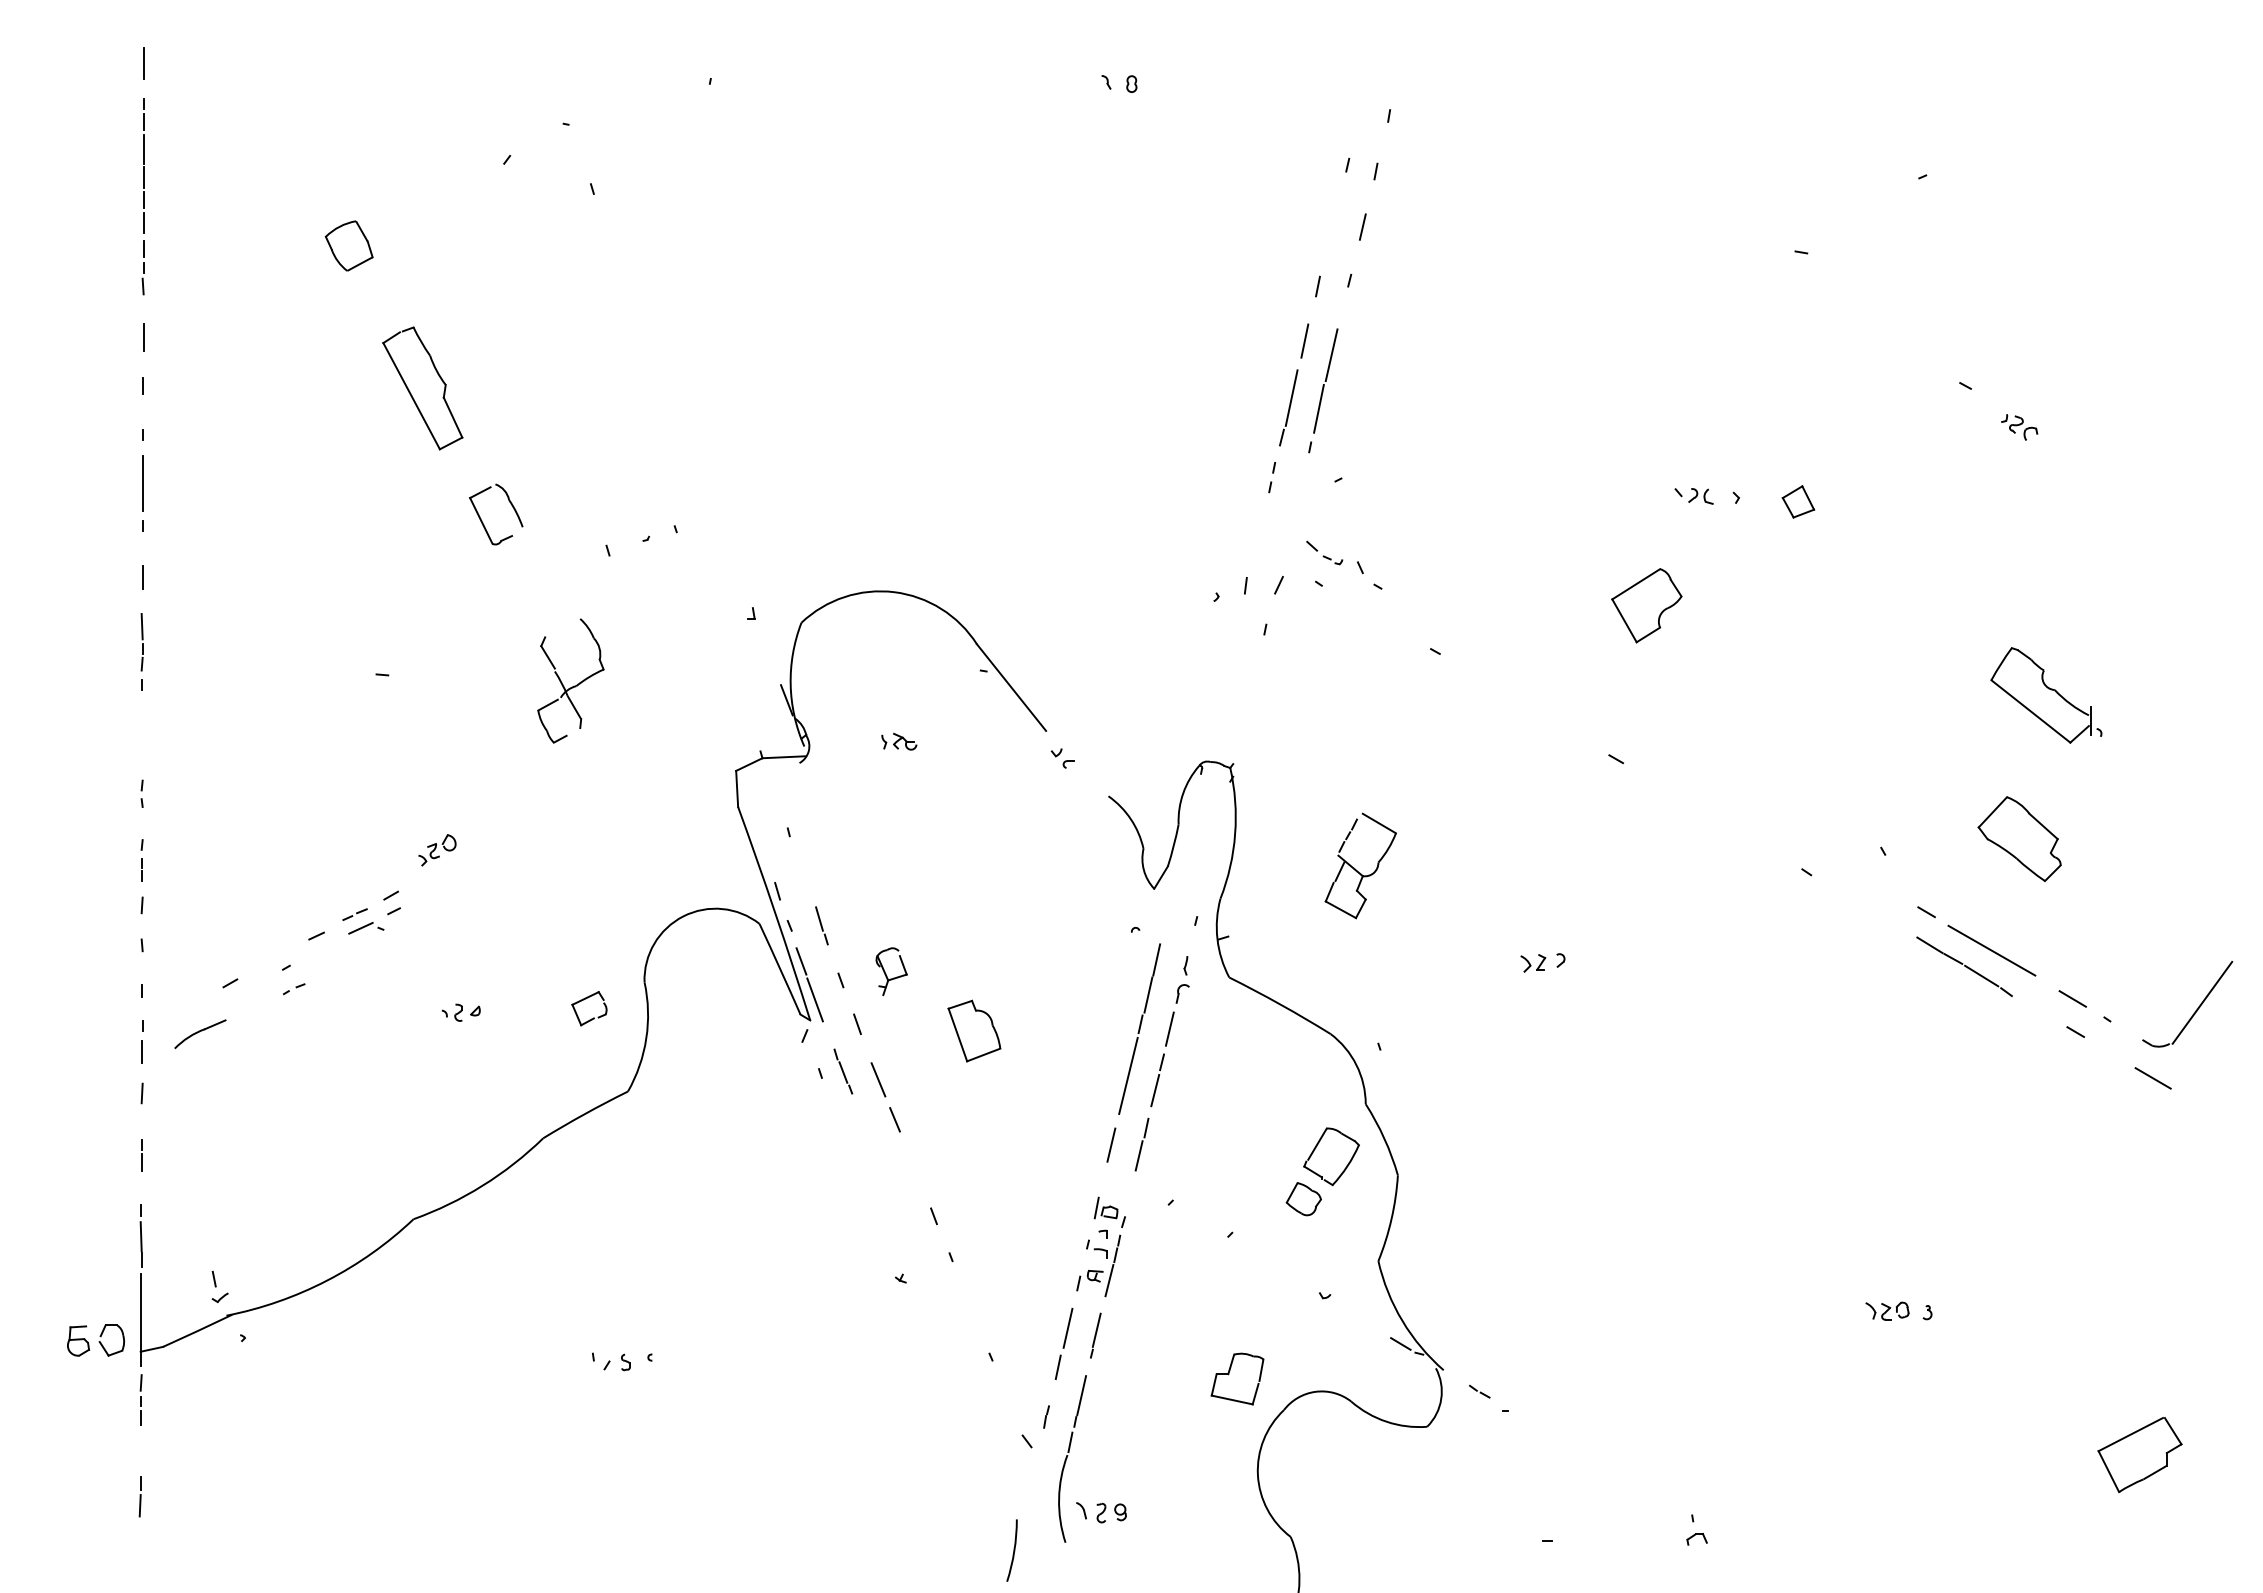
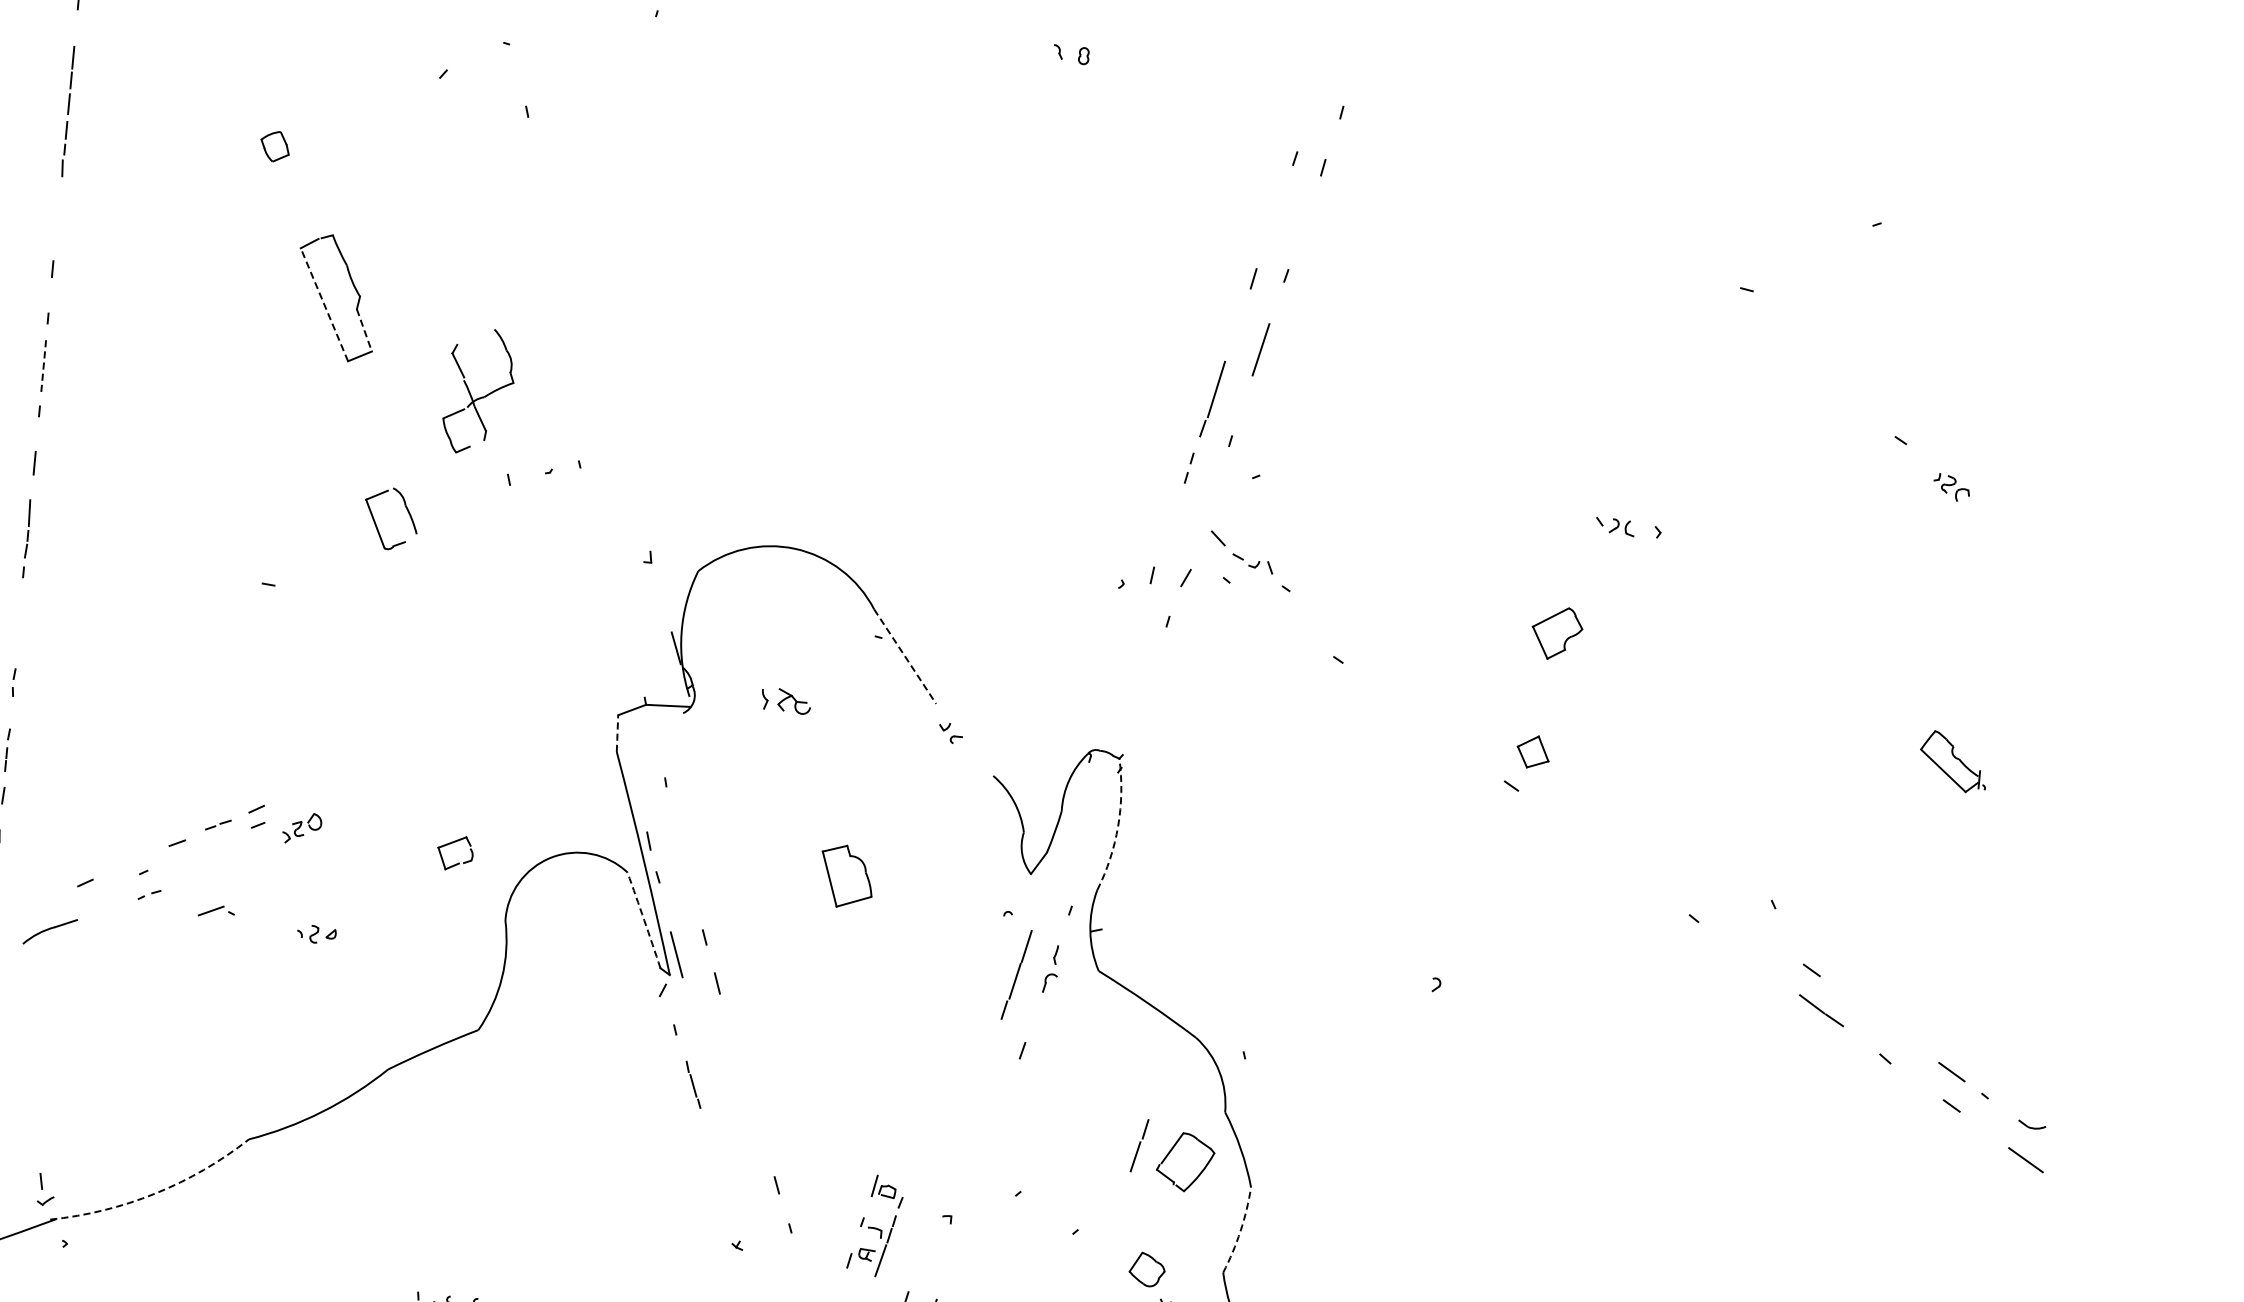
line: (143, 148) -> (75, 28), removed
line: (1362, 226) -> (1304, 222), removed
part: (348, 245) -> (274, 146), size x0.6
line: (143, 336) -> (58, 219), removed
line: (1304, 340) -> (1234, 332), removed
line: (411, 395) -> (324, 304), solid -> dashed
line: (1318, 408) -> (1242, 402), removed
line: (453, 418) -> (364, 331), solid -> dashed
line: (142, 483) -> (43, 367), solid -> dashed
part: (1798, 501) -> (1533, 751), moved
part: (482, 520) -> (376, 523), moved
part: (1324, 552) -> (1235, 549), size x1.4
part: (1646, 605) -> (1556, 633), size x0.7
part: (572, 686) -> (480, 397), moved
line: (1011, 687) -> (905, 656), solid -> dashed
part: (2046, 695) -> (1953, 761), size x0.6
part: (899, 741) -> (786, 700), size x1.4
line: (737, 788) -> (617, 733), solid -> dashed
arc: (1235, 834) -> (1118, 826), solid -> dashed
part: (2019, 838) -> (1912, 904), removed
part: (437, 850) -> (302, 828), moved
part: (1360, 865) -> (1242, 869), removed
part: (821, 925) -> (690, 879), removed
part: (366, 928) -> (216, 911), moved
line: (1991, 950) -> (1874, 1015), removed
line: (801, 961) -> (666, 914), removed
part: (1533, 963) -> (1408, 985), removed
arc: (780, 969) -> (644, 920), solid -> dashed
part: (891, 971) -> (756, 933), removed
line: (1981, 975) -> (1861, 1039), removed
part: (586, 999) -> (453, 843), moved
line: (2202, 1002) -> (2083, 1087), removed
line: (1169, 1028) -> (1033, 1017), removed
part: (974, 1030) -> (846, 876), moved
line: (843, 1071) -> (693, 1084), moved
line: (1128, 1075) -> (987, 1060), removed
line: (878, 1079) -> (733, 1041), removed
line: (1155, 1090) -> (1013, 1078), removed
line: (894, 1119) -> (745, 1083), removed
line: (1111, 1144) -> (963, 1129), removed
part: (1141, 1144) -> (1139, 1145), moved
part: (1303, 1199) -> (1146, 1270), moved
arc: (1391, 1219) -> (1240, 1231), solid -> dashed
part: (1100, 1246) -> (874, 1225), moved
arc: (326, 1280) -> (154, 1193), solid -> dashed

